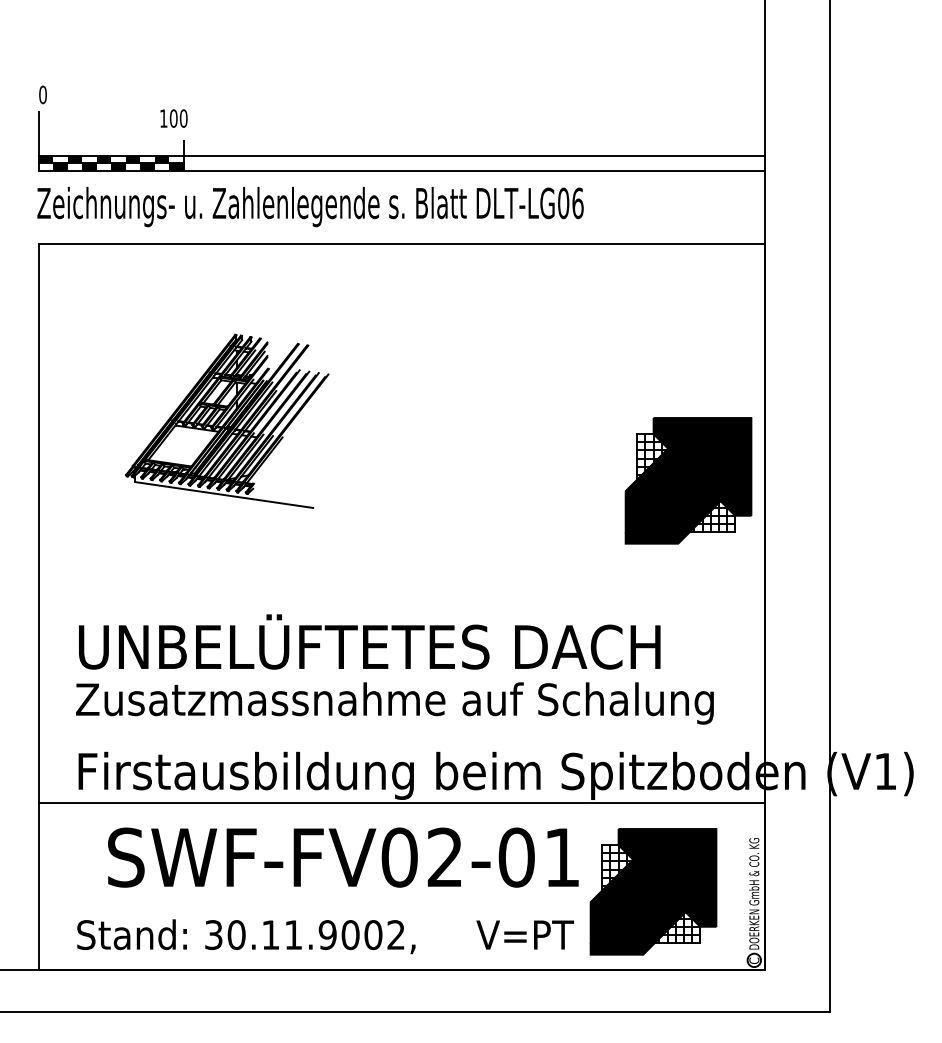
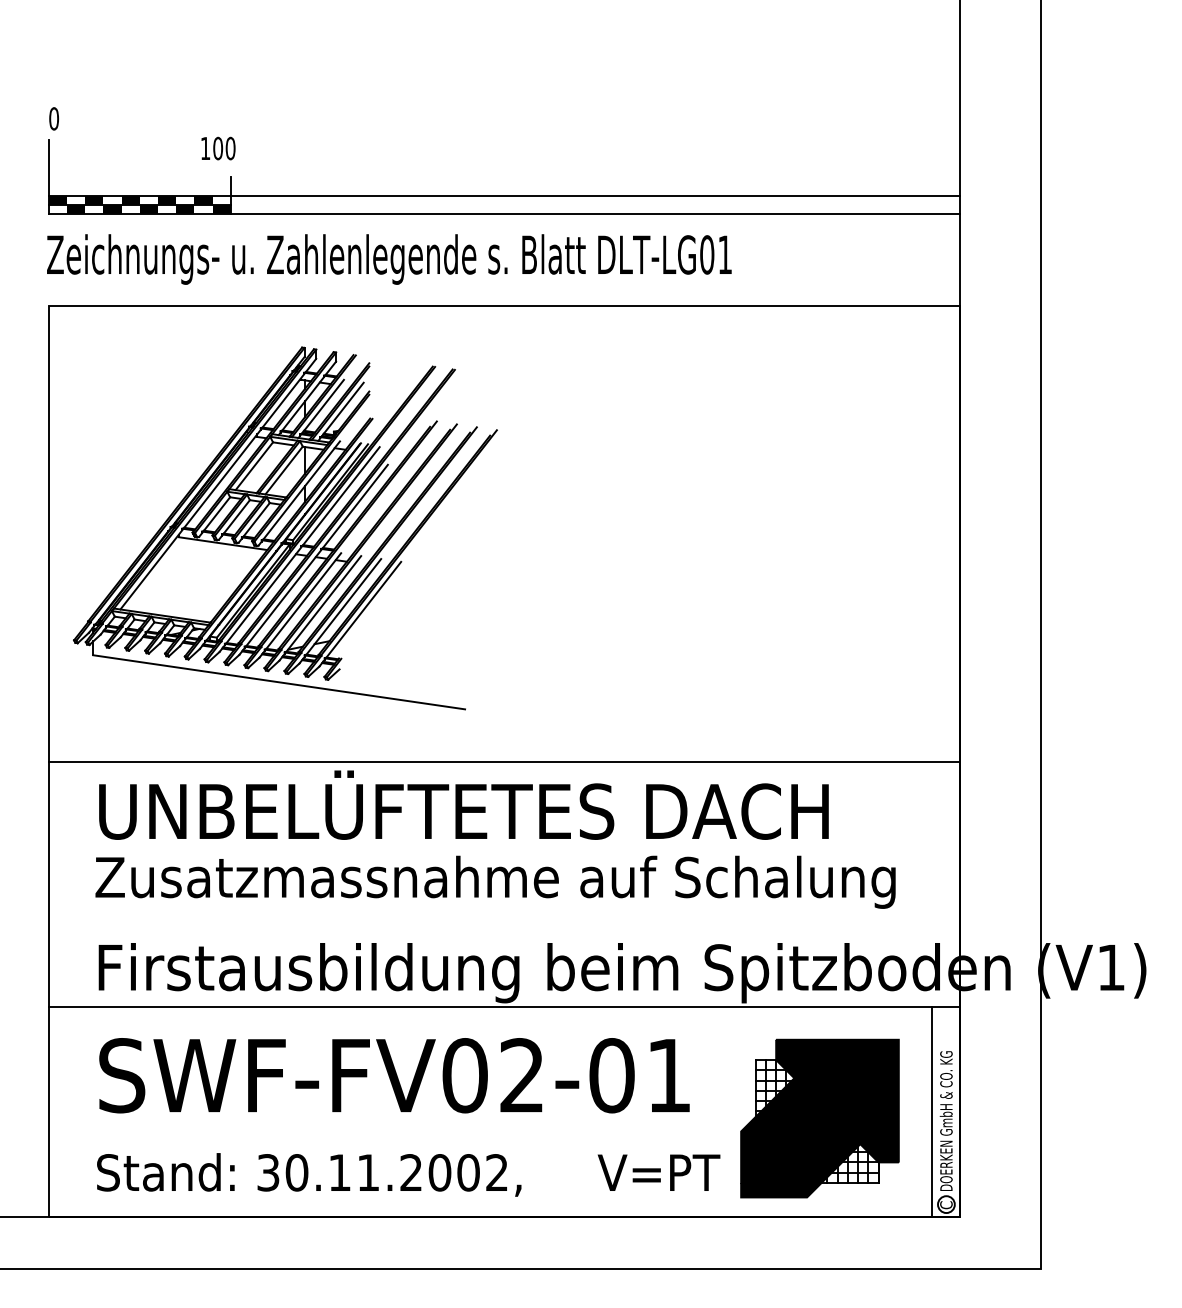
text: (577, 203) -> (724, 255), DLT-LG06 -> DLT-LG01
part: (226, 421) -> (284, 528), size x1.67
part: (688, 480) -> (863, 602), removed
line: (401, 607) -> (503, 761), added
text: (343, 857) -> (394, 1075), moved
line: (742, 886) -> (931, 1111), added
text: (327, 935) -> (410, 1173), 30.11.9002, -> 30.11.2002,

